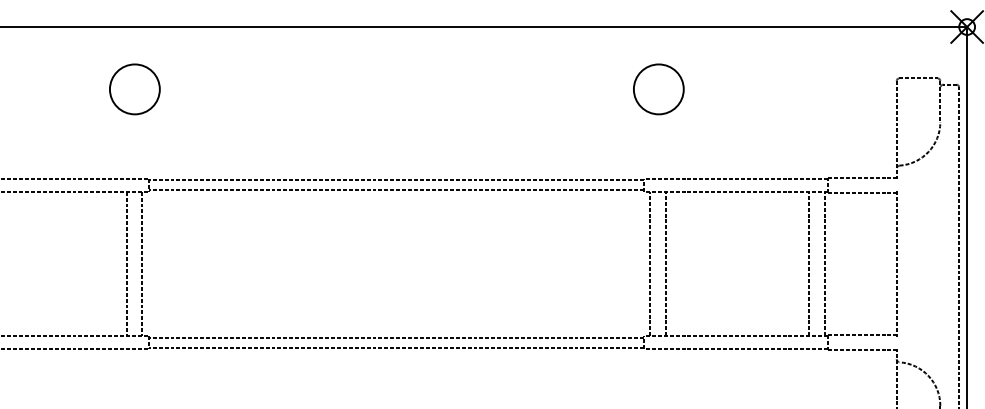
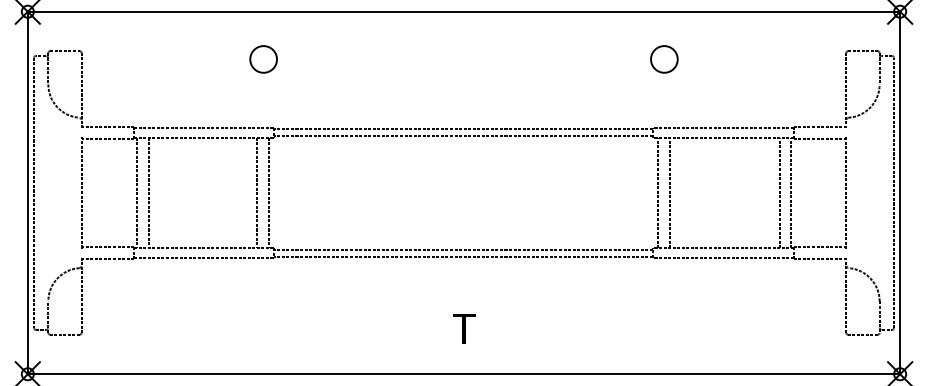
circle: (134, 89) -> (263, 59), size x0.7
circle: (658, 89) -> (664, 59), size x0.7

